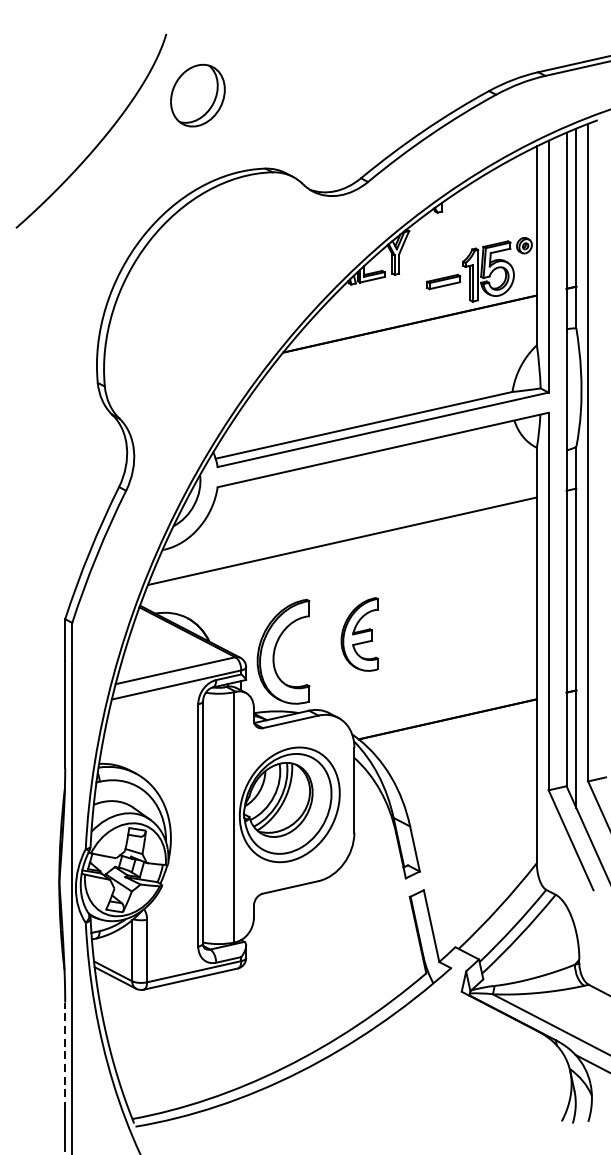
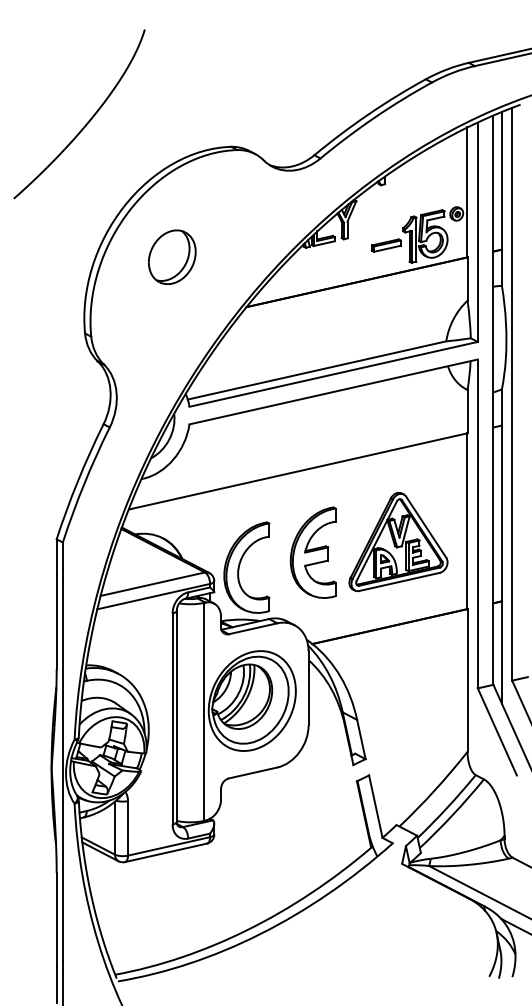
part: (198, 94) -> (172, 256), moved
part: (457, 622) -> (398, 542), added
part: (358, 634) -> (312, 552), size x1.43
line: (64, 1056) -> (56, 920), dashed -> solid

